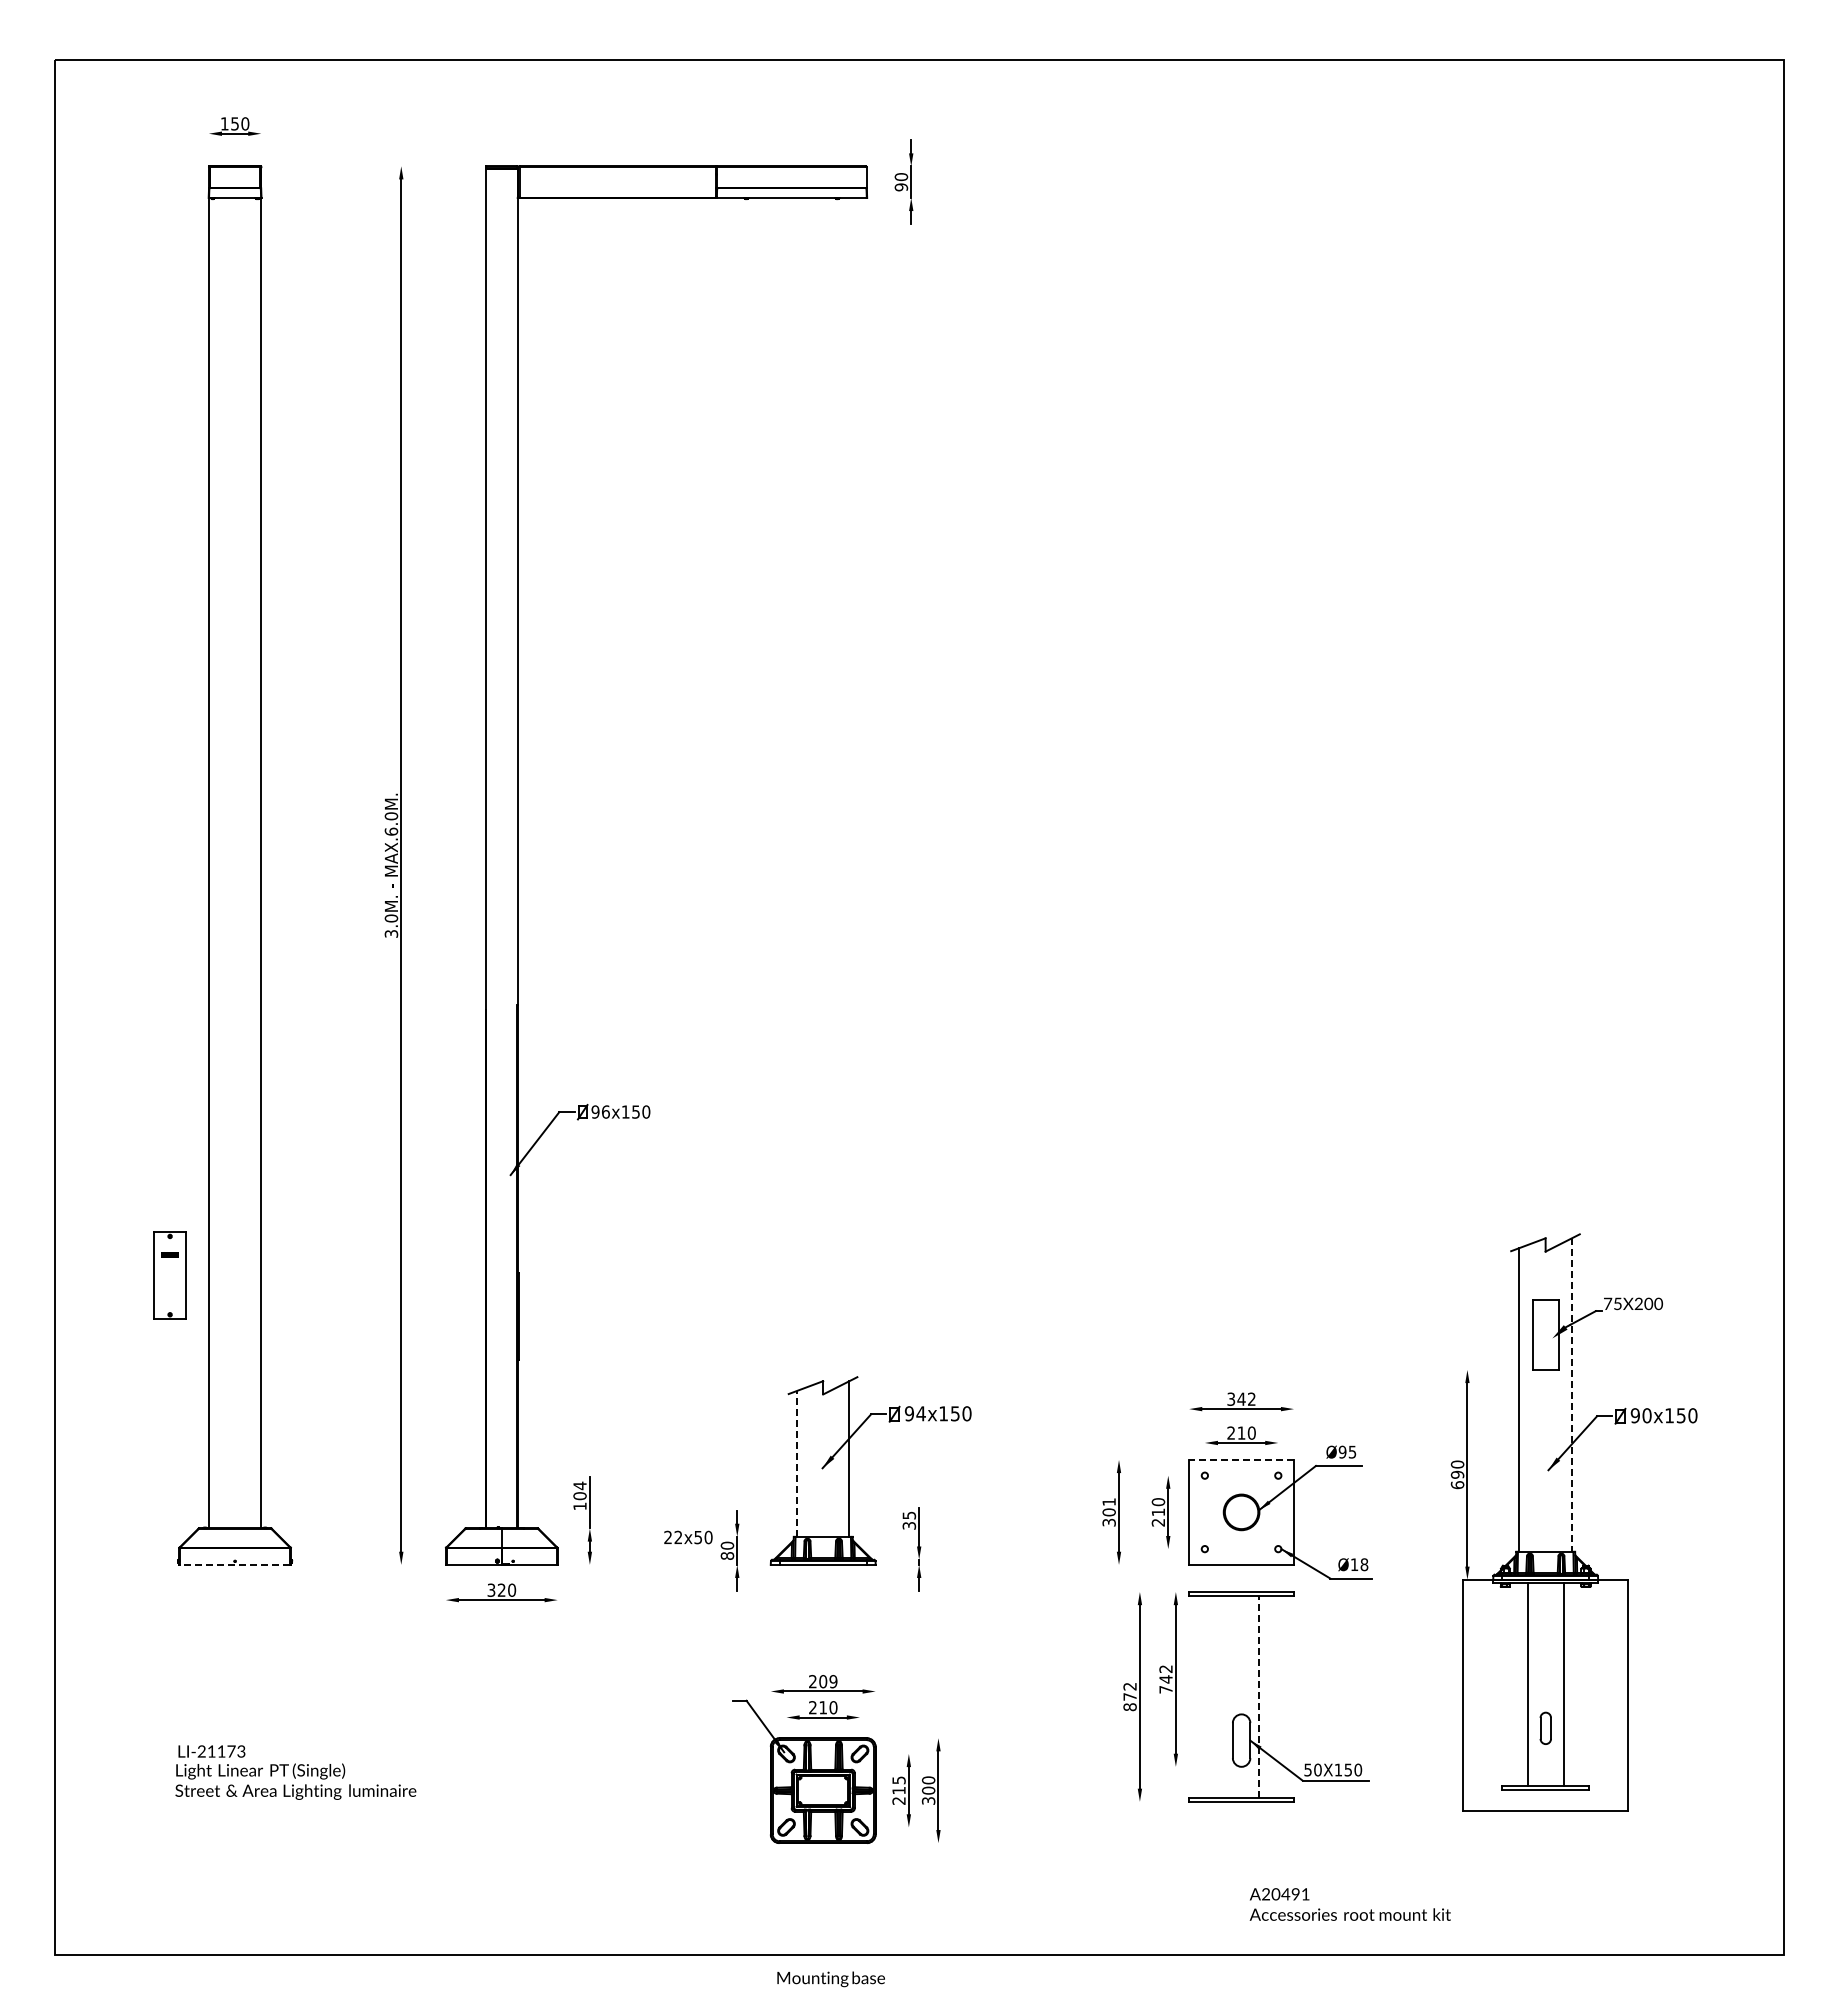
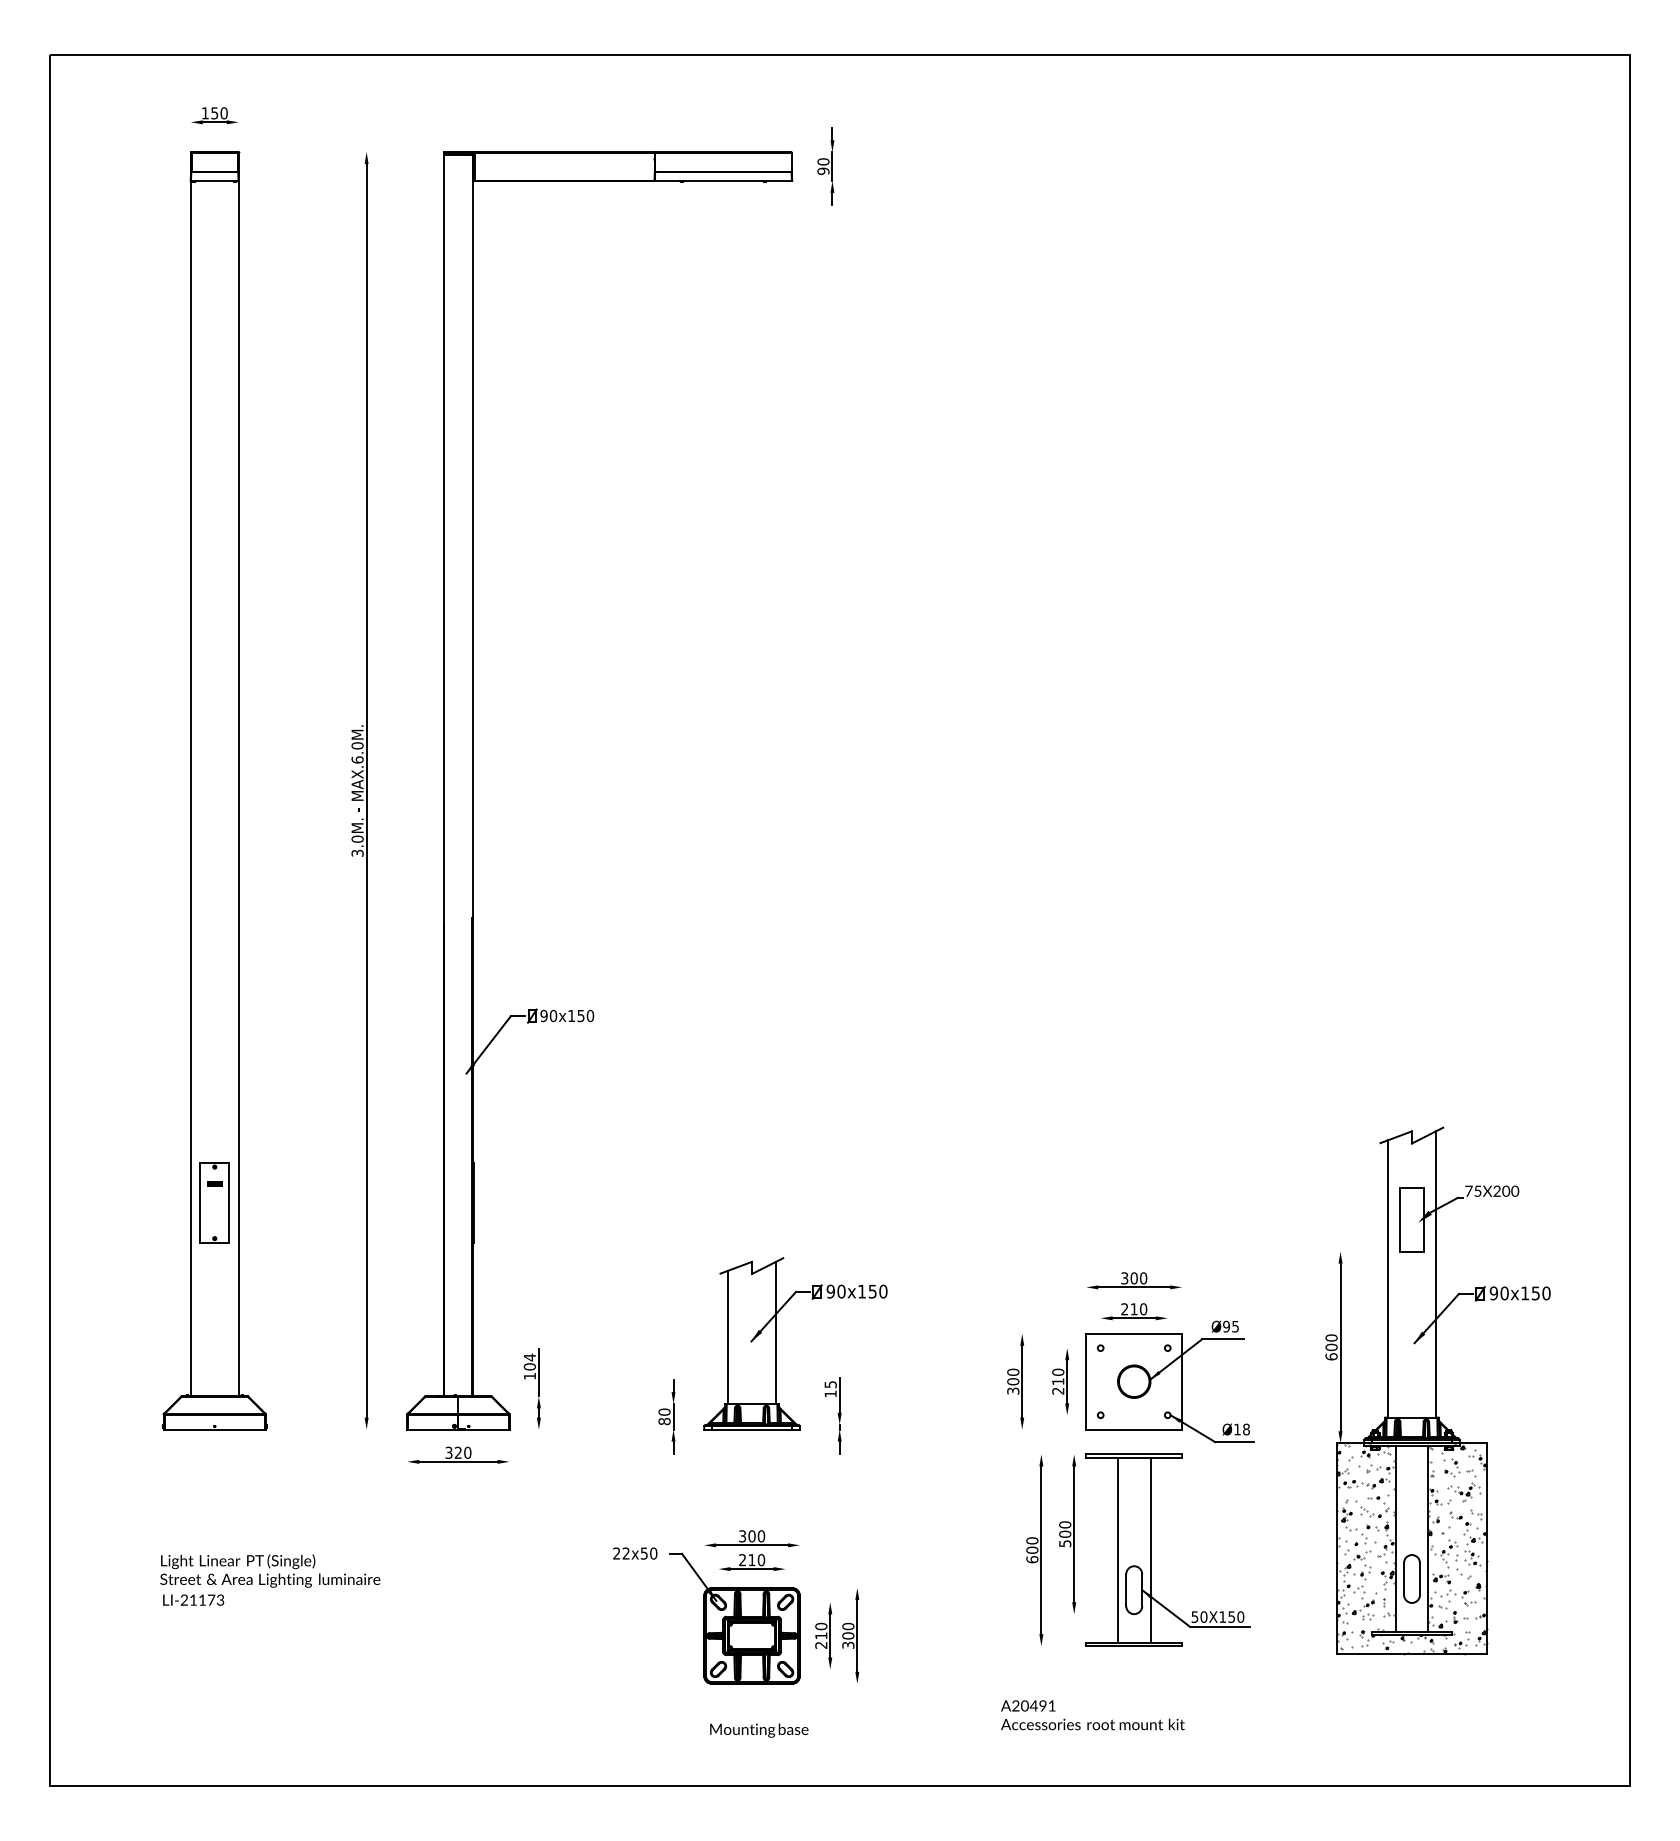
text: (605, 1111) -> (553, 1015), 96x150 -> 90x150
part: (169, 1275) -> (214, 1202), moved
line: (1571, 1395) -> (1435, 1274), dashed -> solid
text: (1246, 1398) -> (1138, 1277), 342 -> 300
text: (920, 1413) -> (840, 1291), 94x150 -> 90x150
line: (1241, 1459) -> (1134, 1333), dashed -> solid
line: (797, 1463) -> (728, 1337), dashed -> solid
text: (1457, 1474) -> (1331, 1347), 690 -> 600
text: (1108, 1502) -> (1012, 1372), 301 -> 300
text: (909, 1525) -> (830, 1393), 35 -> 15
text: (688, 1537) -> (635, 1553), moved
line: (234, 1564) -> (214, 1429), dashed -> solid
text: (1165, 1679) -> (1064, 1534), 742 -> 500
text: (823, 1681) -> (752, 1536), 209 -> 300
hatch: (1545, 1694) -> (1411, 1548), added
text: (1129, 1696) -> (1031, 1549), 872 -> 600
line: (1223, 1696) -> (1117, 1549), added
line: (1259, 1696) -> (1150, 1549), dashed -> solid
part: (1545, 1728) -> (1411, 1579), size x1.67
text: (898, 1780) -> (820, 1626), 215 -> 210
text: (295, 1781) -> (269, 1570), moved
text: (1349, 1904) -> (1092, 1715), moved
text: (830, 1979) -> (758, 1730), moved

